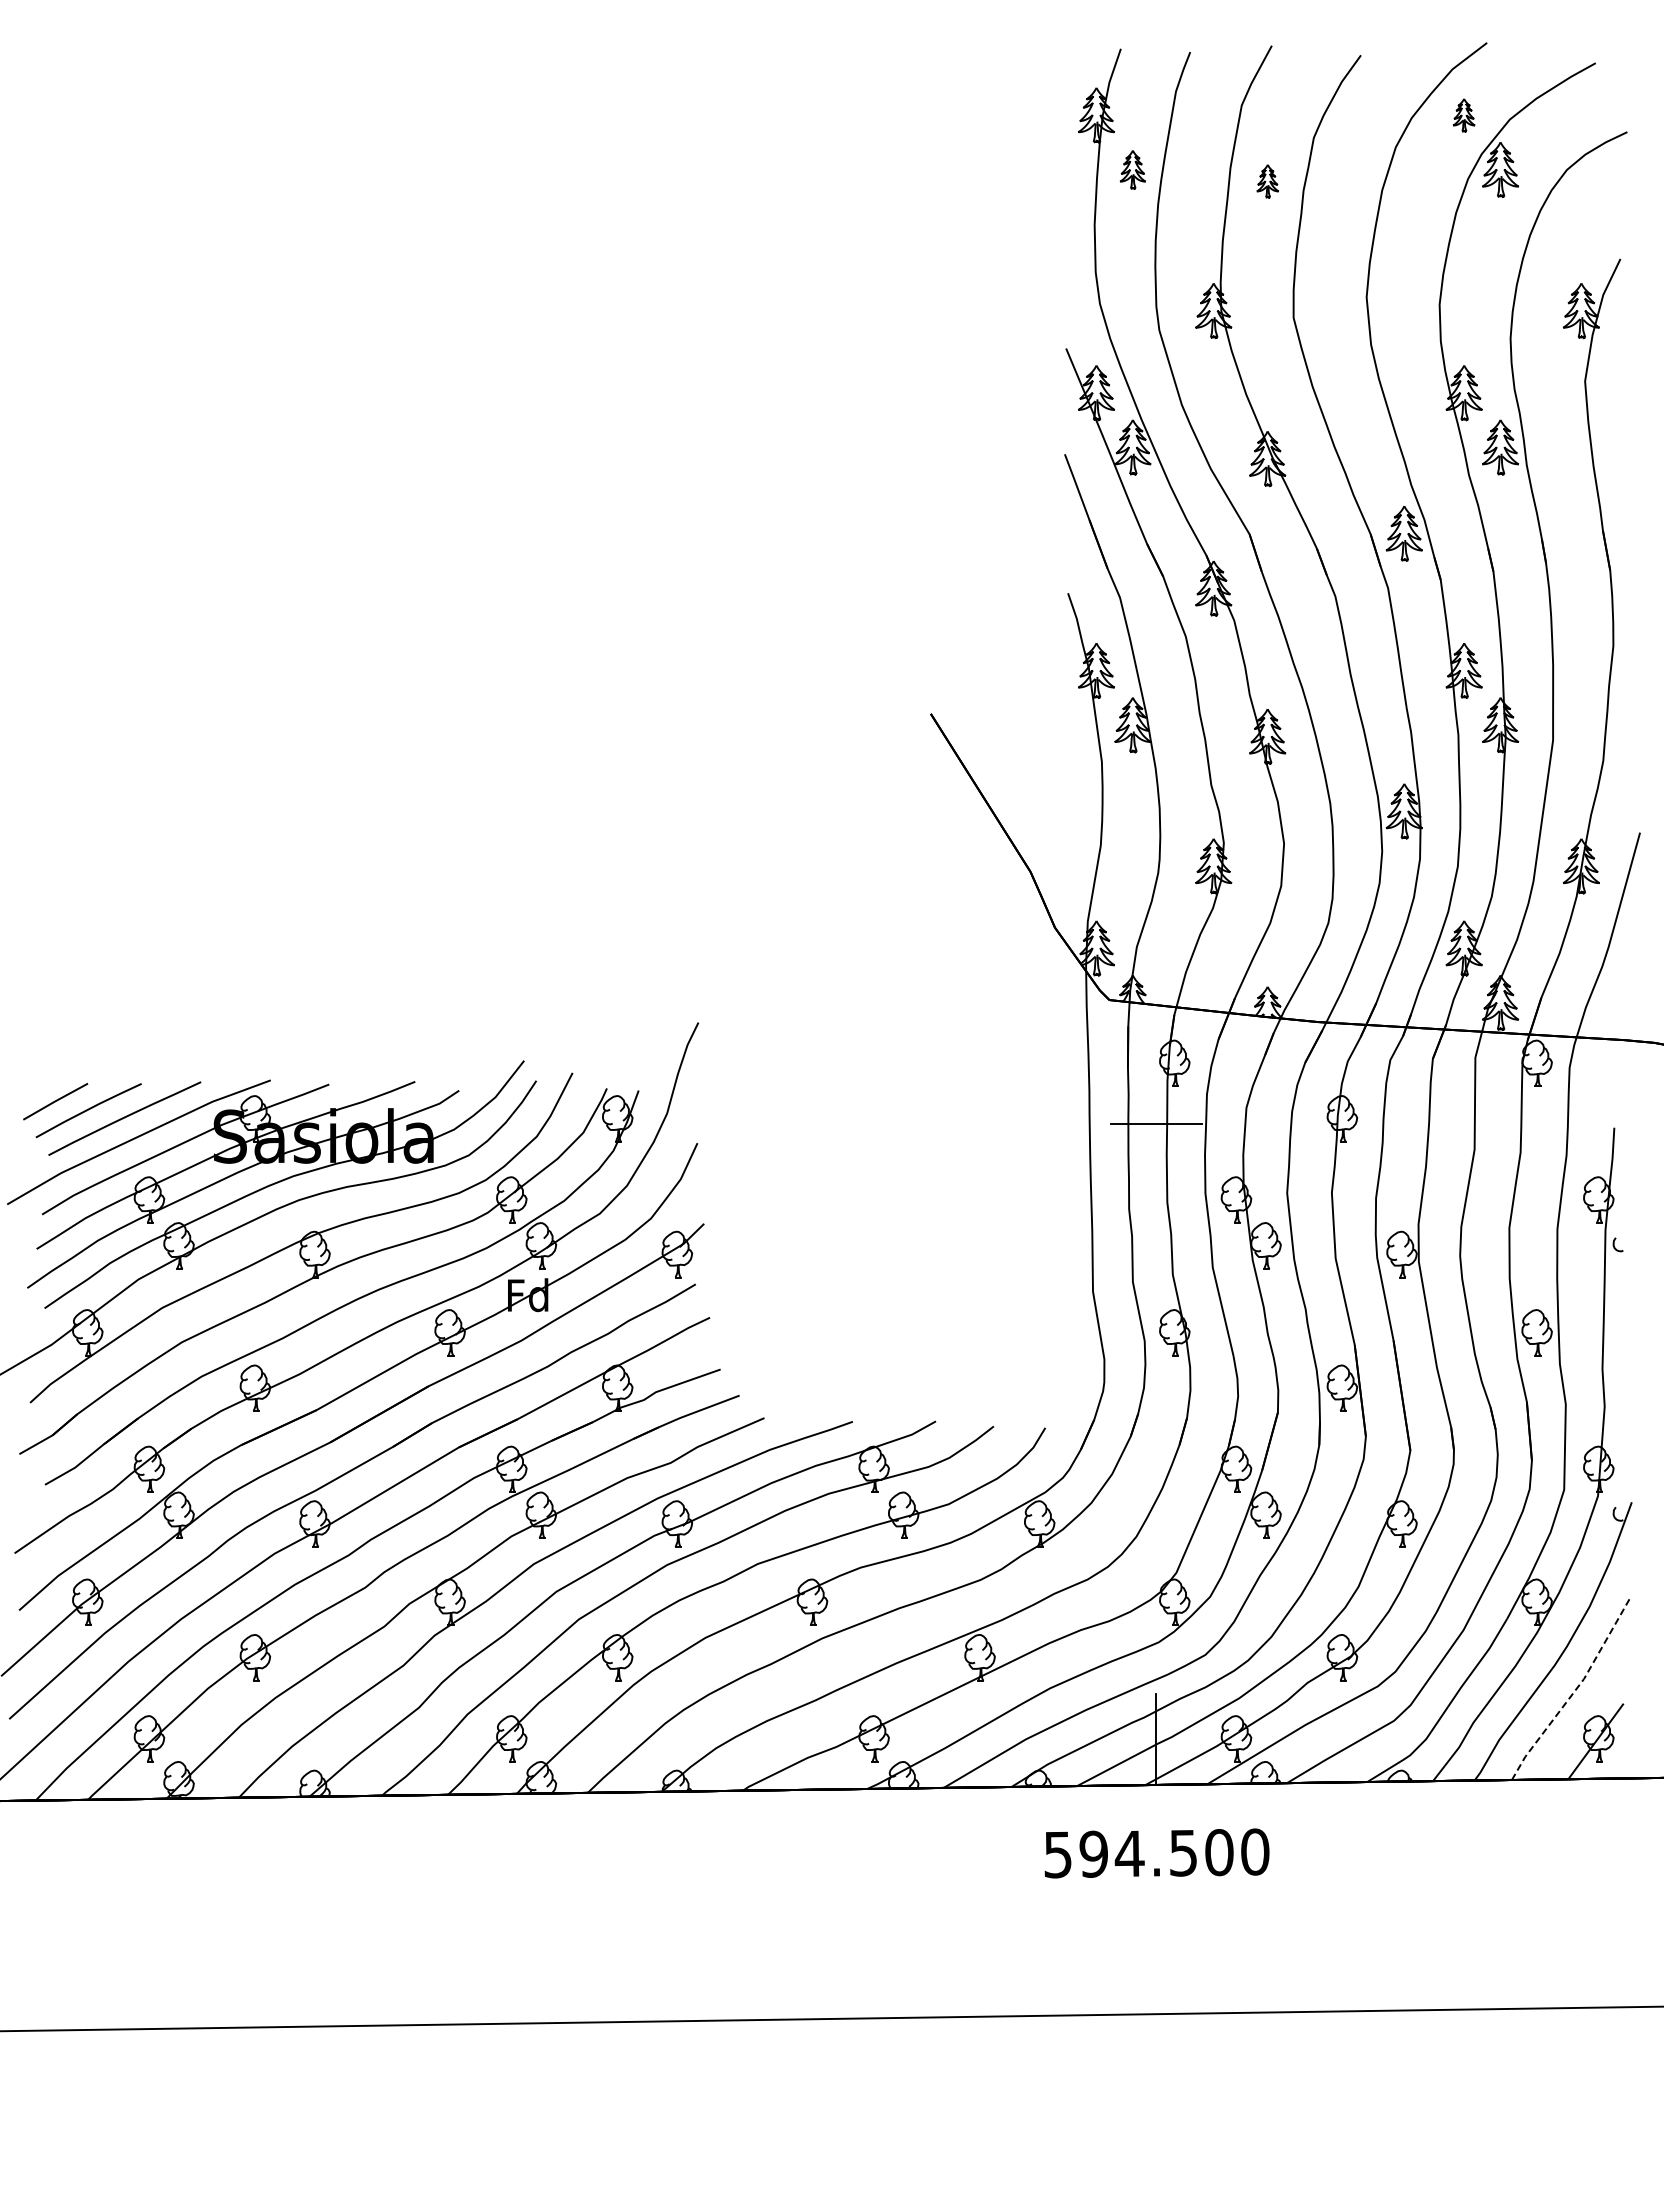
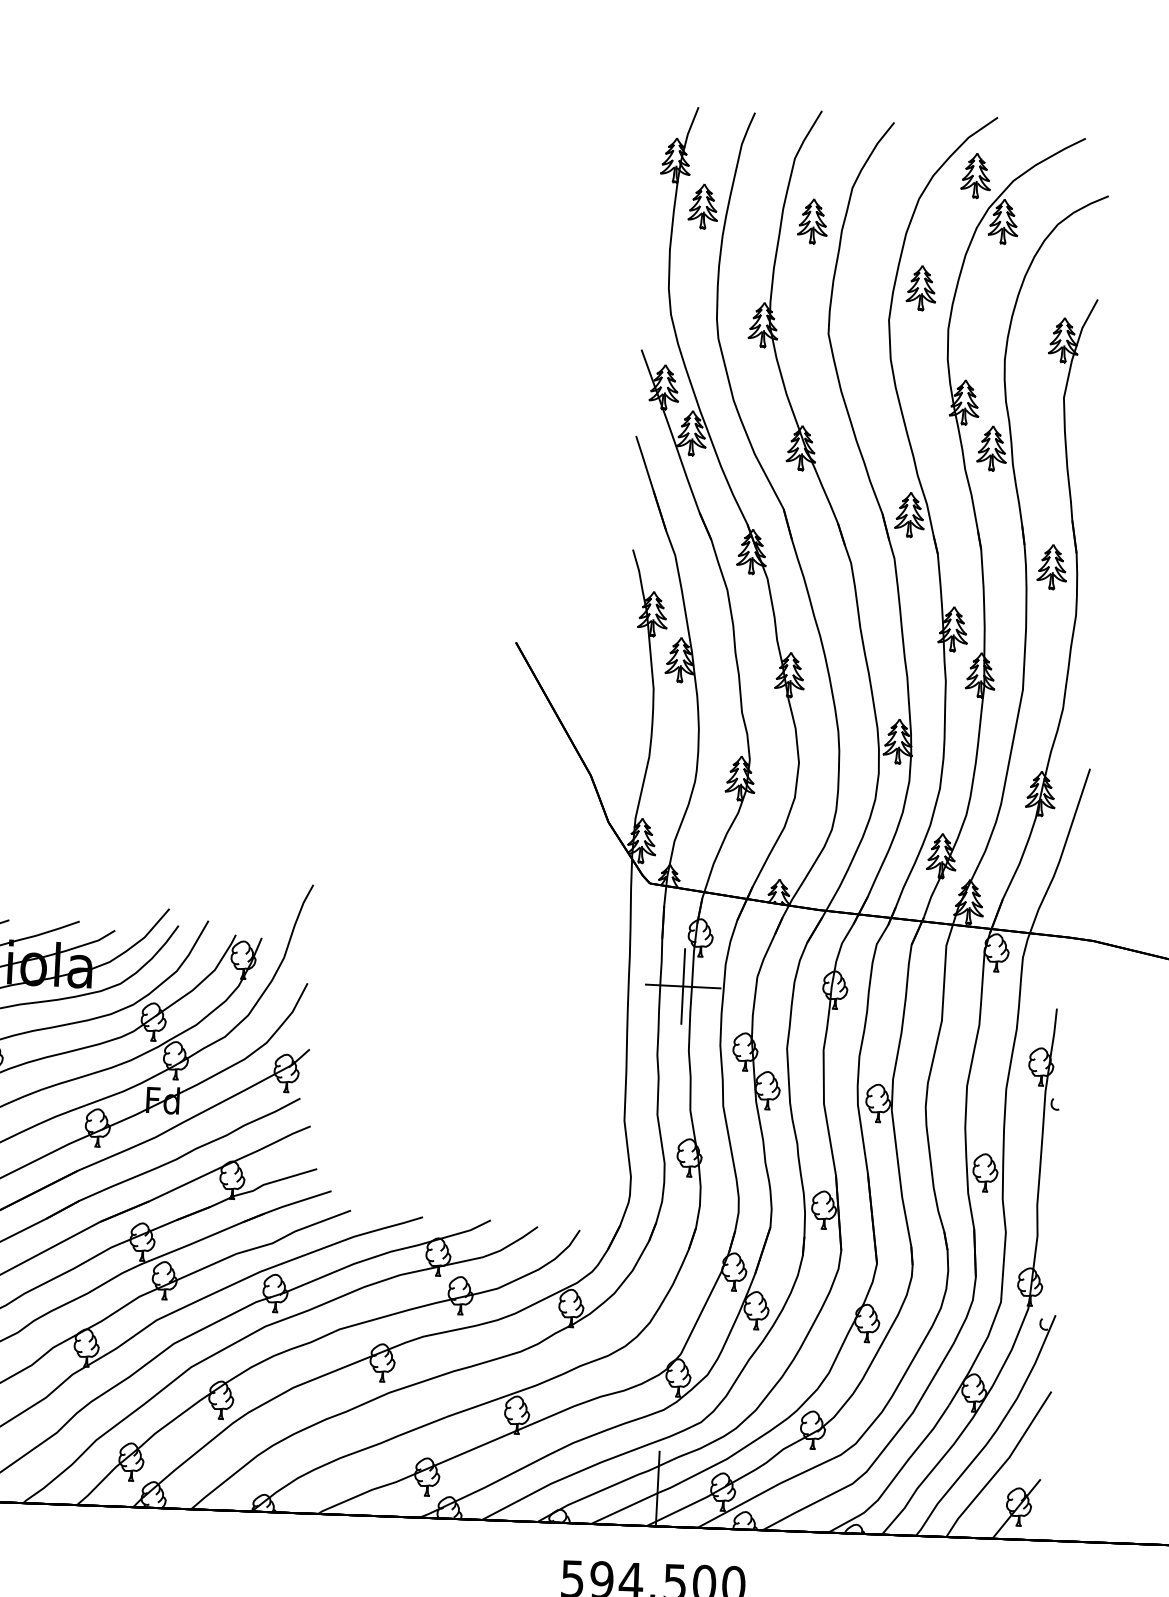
part: (1463, 115) -> (975, 175), size x1.67
part: (1132, 169) -> (703, 206), size x1.43
part: (1267, 181) -> (812, 221), size x1.67
part: (1403, 256) -> (920, 288), added
part: (1581, 588) -> (1052, 566), added
line: (1156, 1123) -> (683, 986), added
line: (1575, 1690) -> (1001, 1466), dashed -> solid

